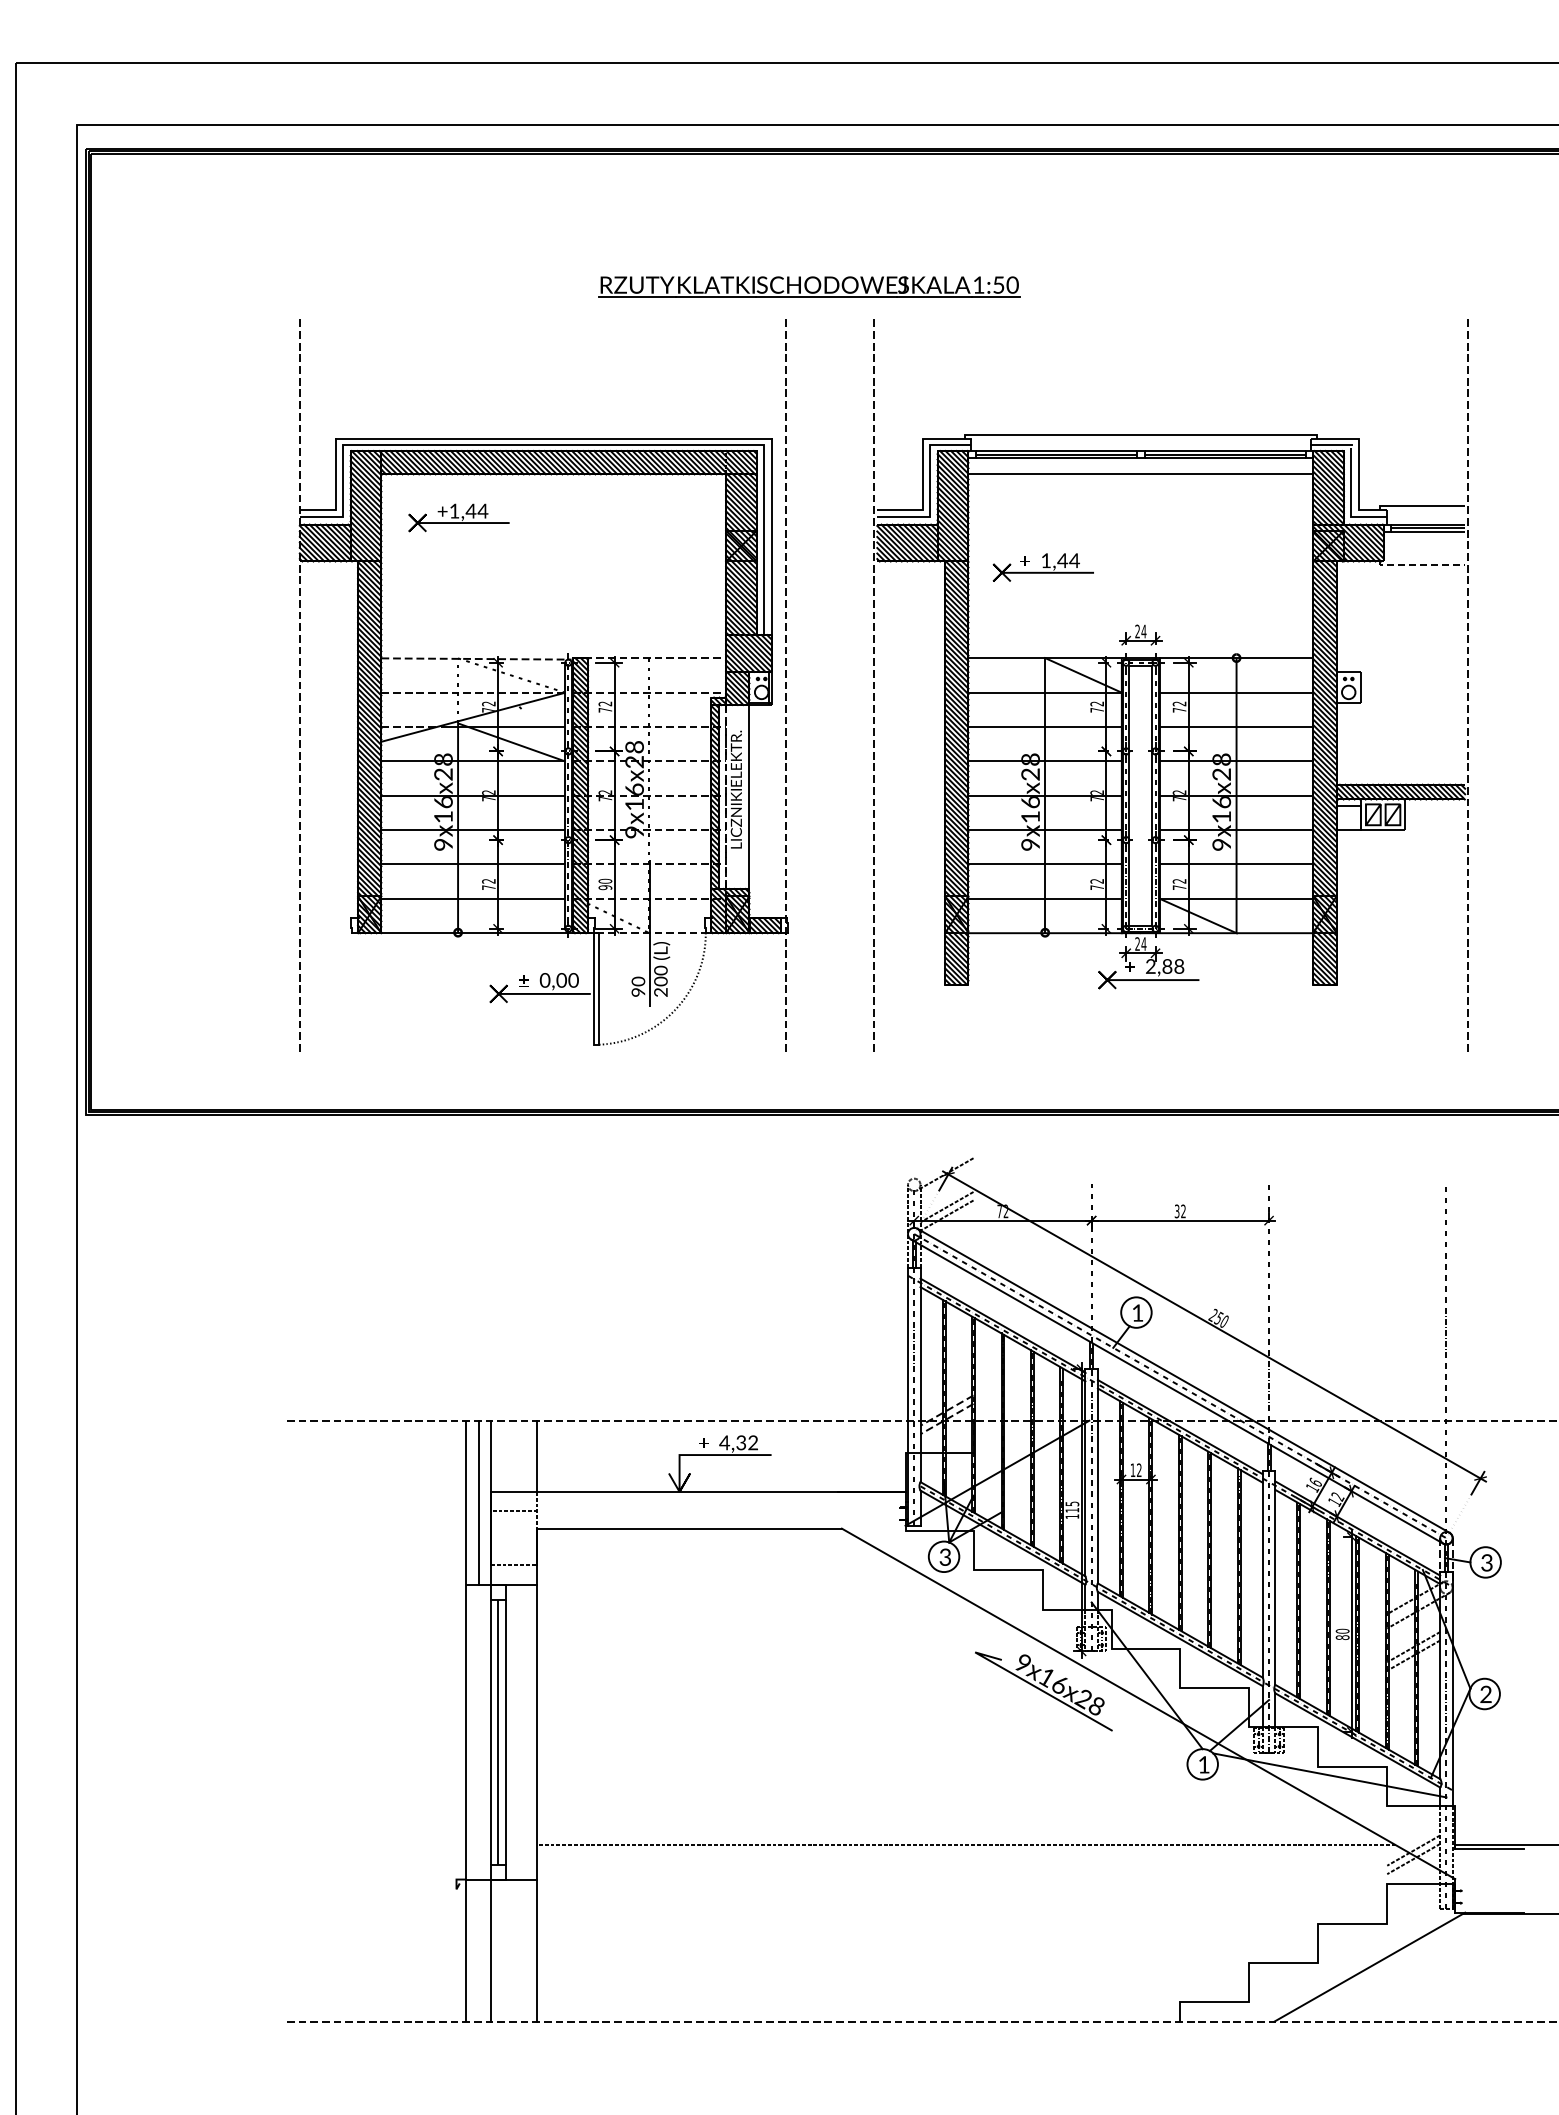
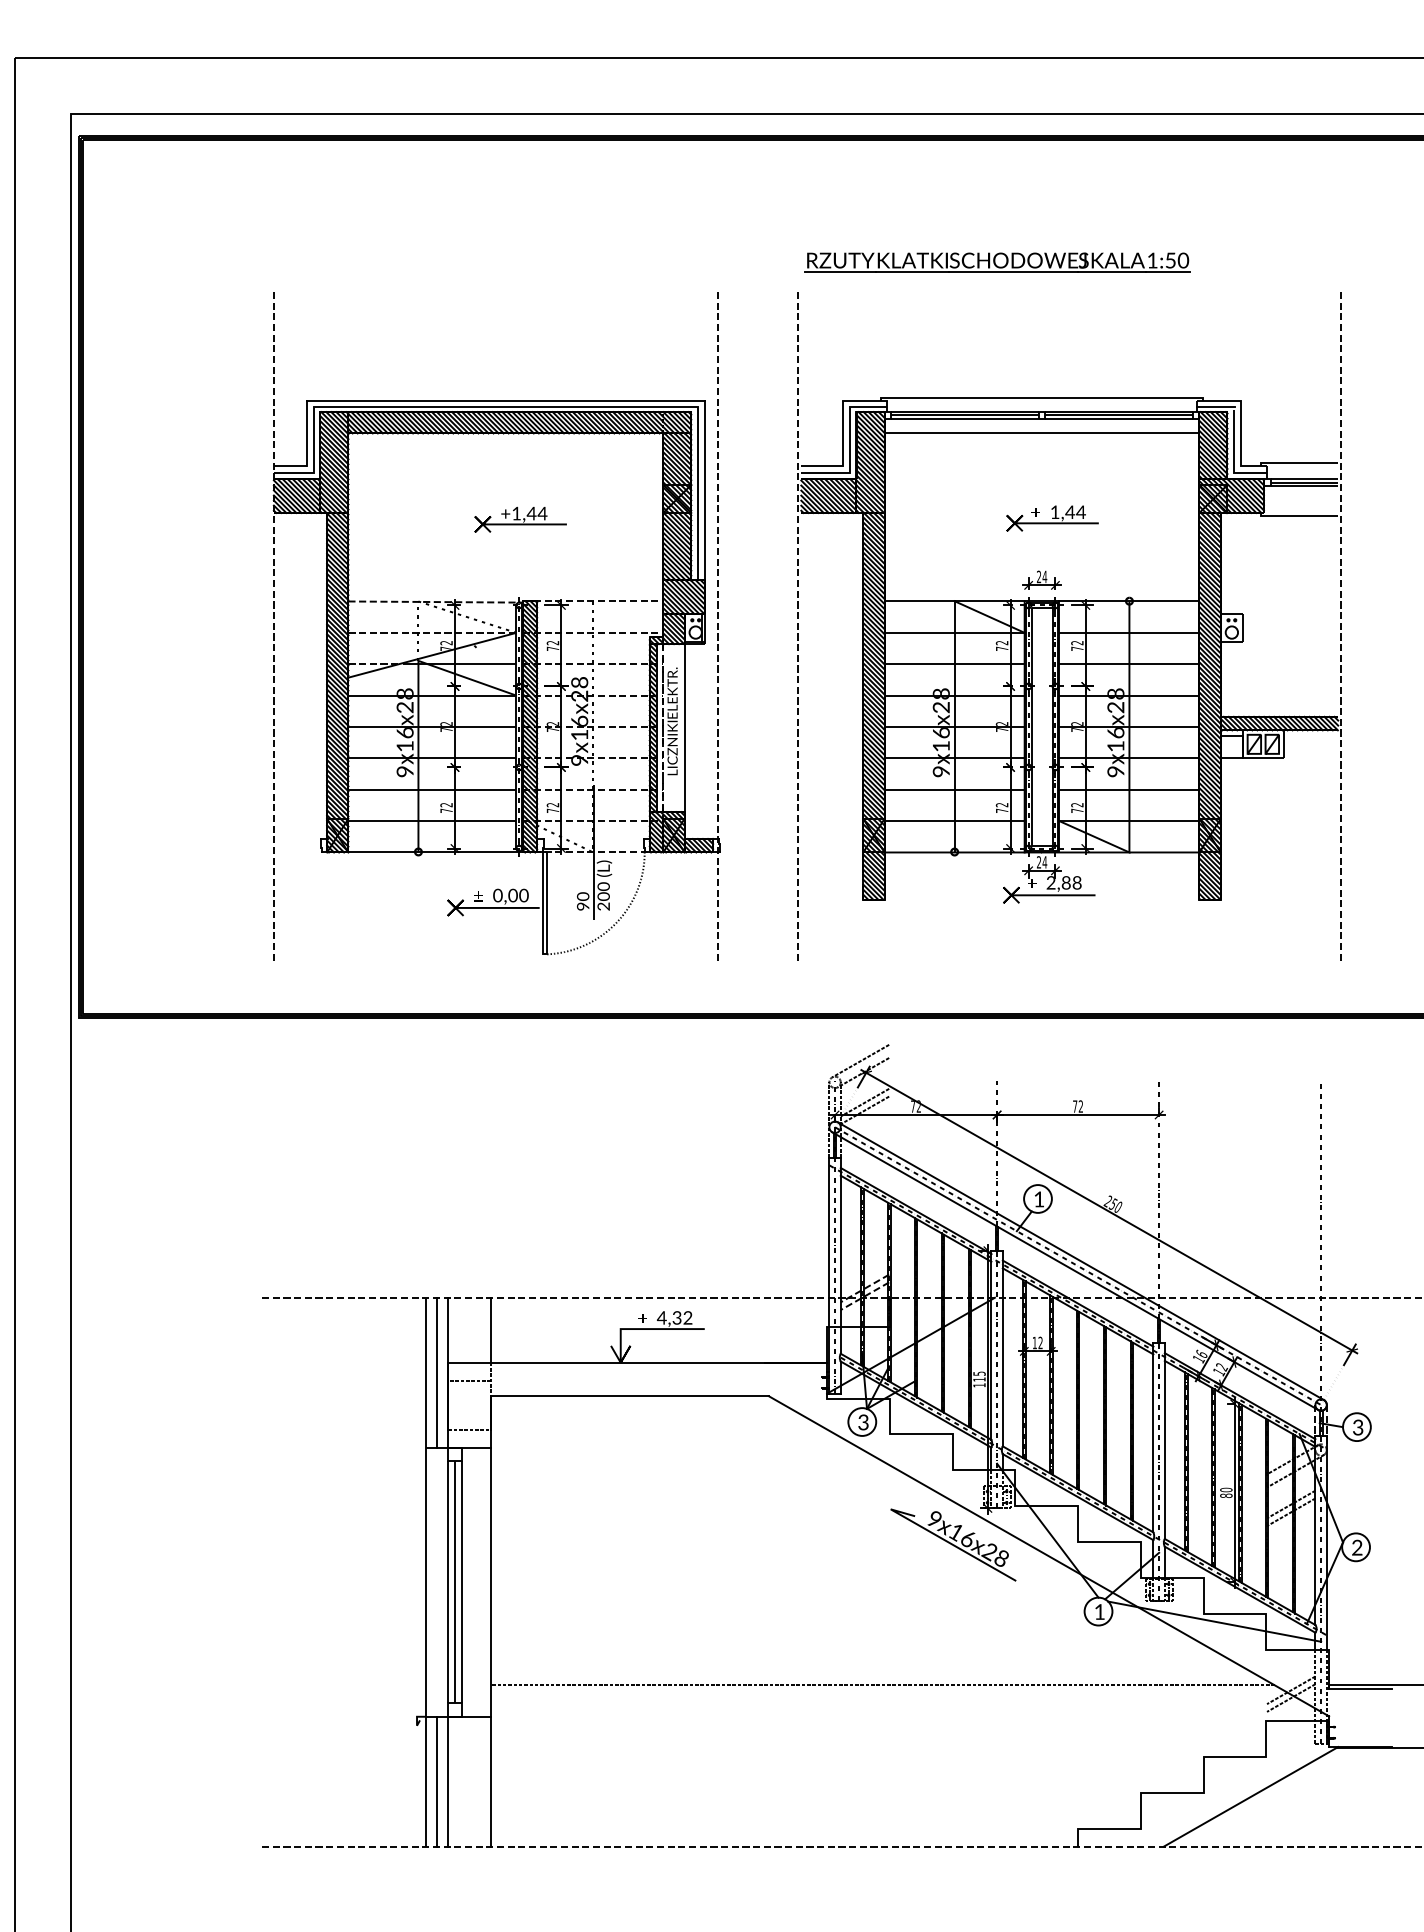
part: (809, 286) -> (997, 261), moved
part: (458, 517) -> (520, 519), moved
line: (1420, 565) -> (1297, 516), dashed -> solid
part: (1042, 567) -> (1051, 518), moved
text: (605, 884) -> (553, 807), 90 -> 72
line: (942, 1161) -> (860, 1060), added
text: (1176, 1211) -> (1074, 1106), 32 -> 72
line: (478, 1950) -> (437, 1781), added

